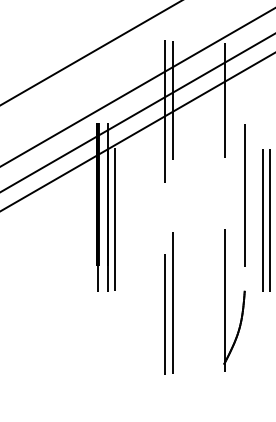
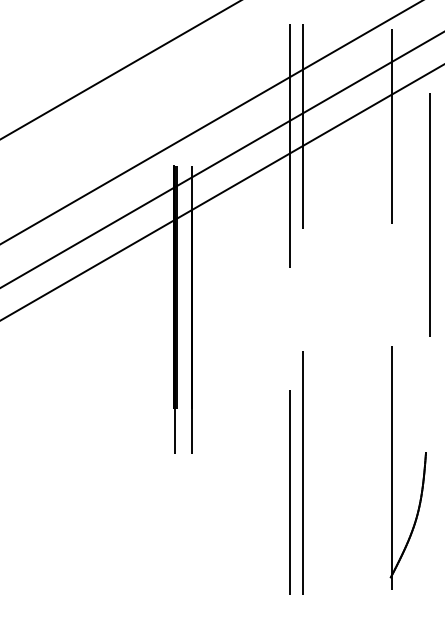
line: (244, 195) -> (428, 215), moved
line: (115, 207) -> (204, 309), removed

